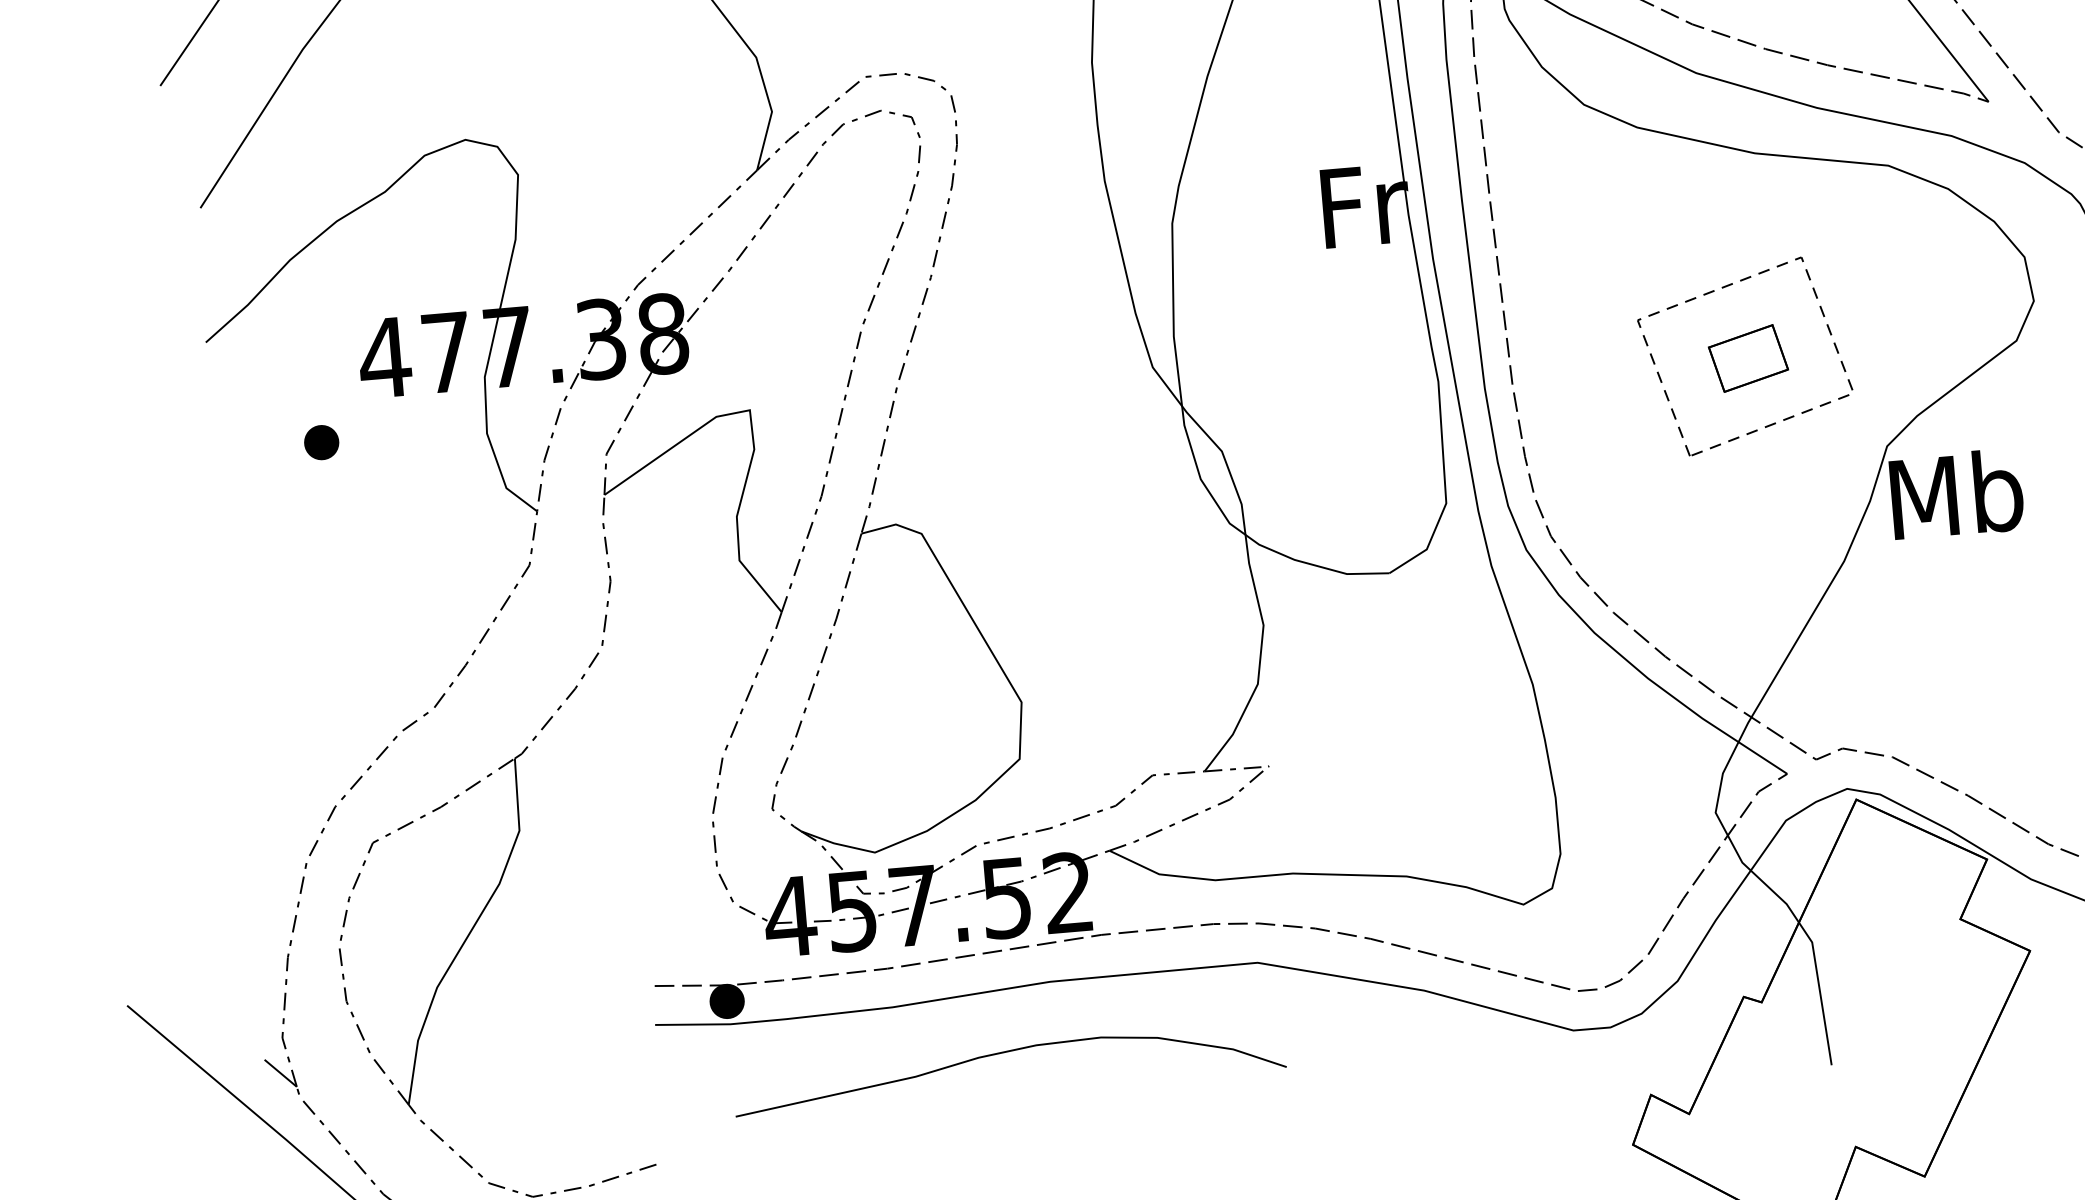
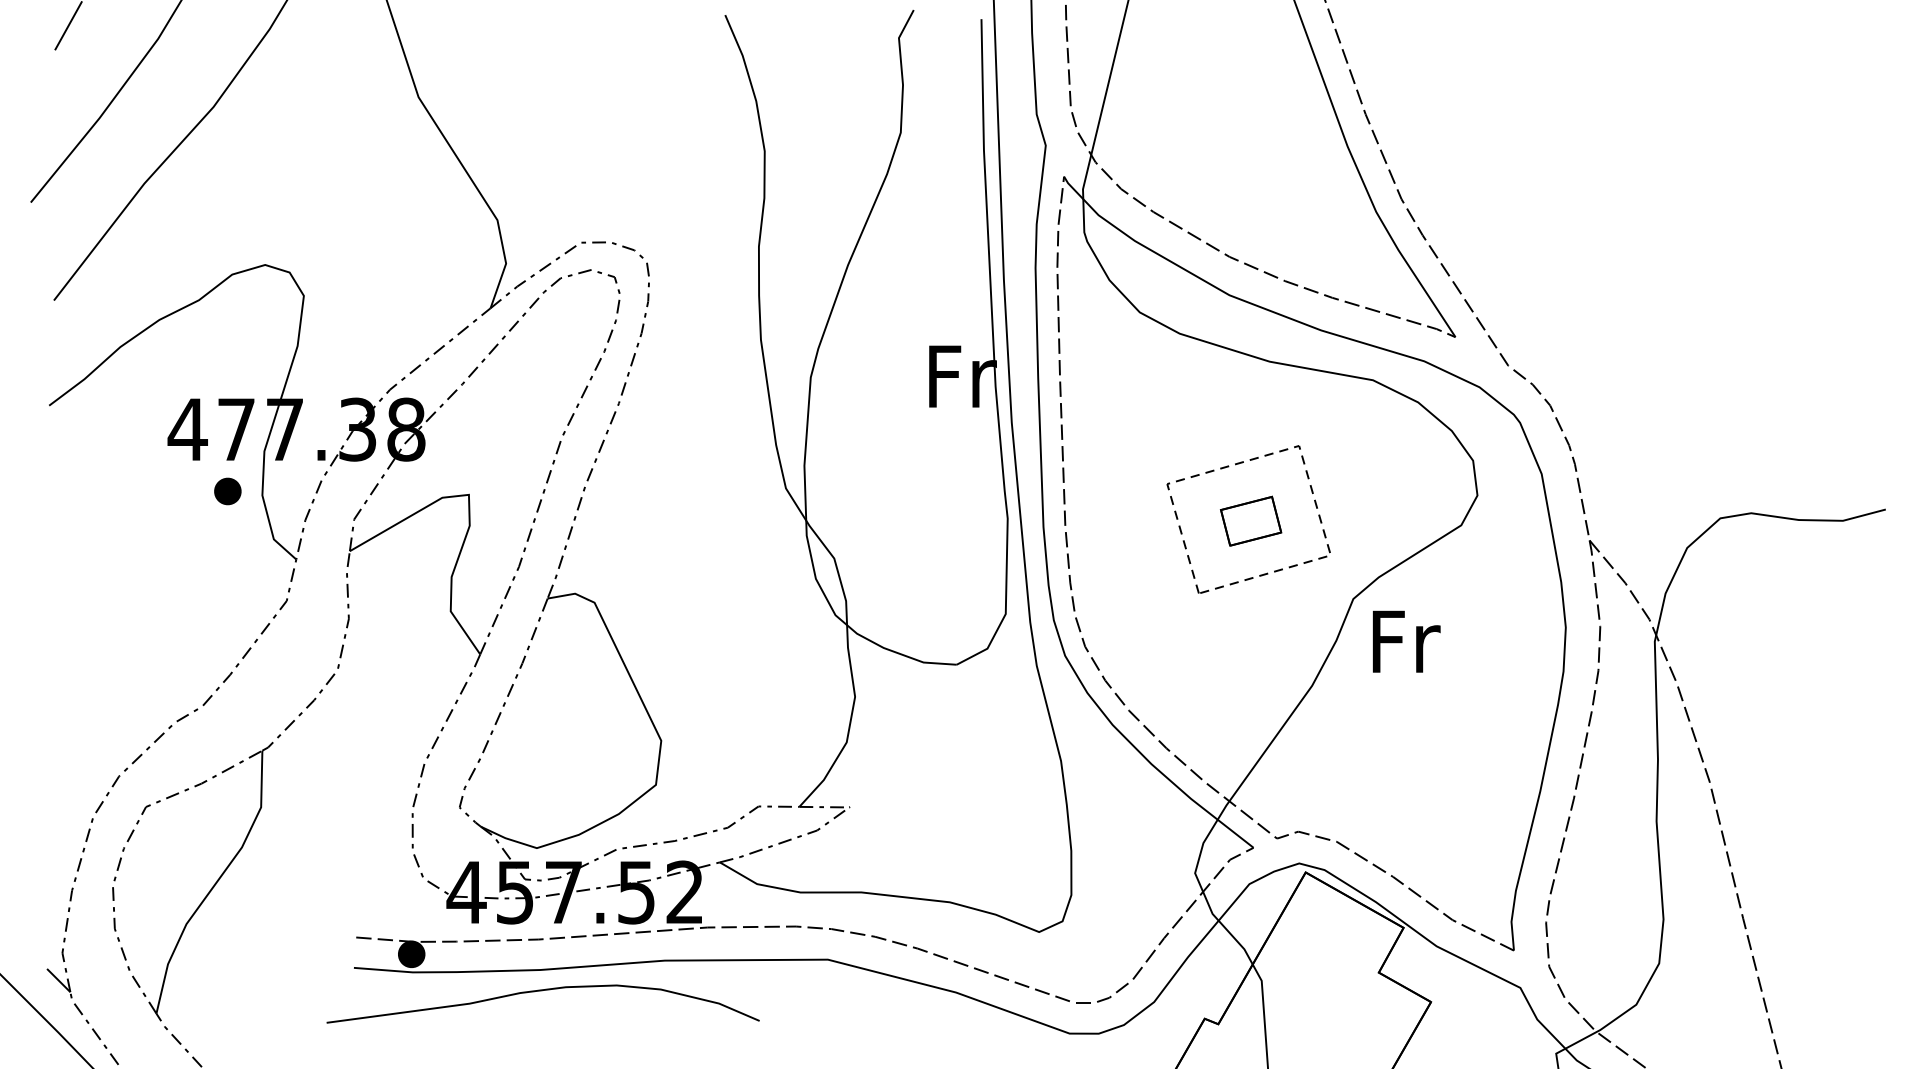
part: (321, 442) -> (227, 491), moved
text: (1956, 493) -> (1404, 640), Mb -> Fr
curve: (1007, 1053) -> (542, 991), moved

